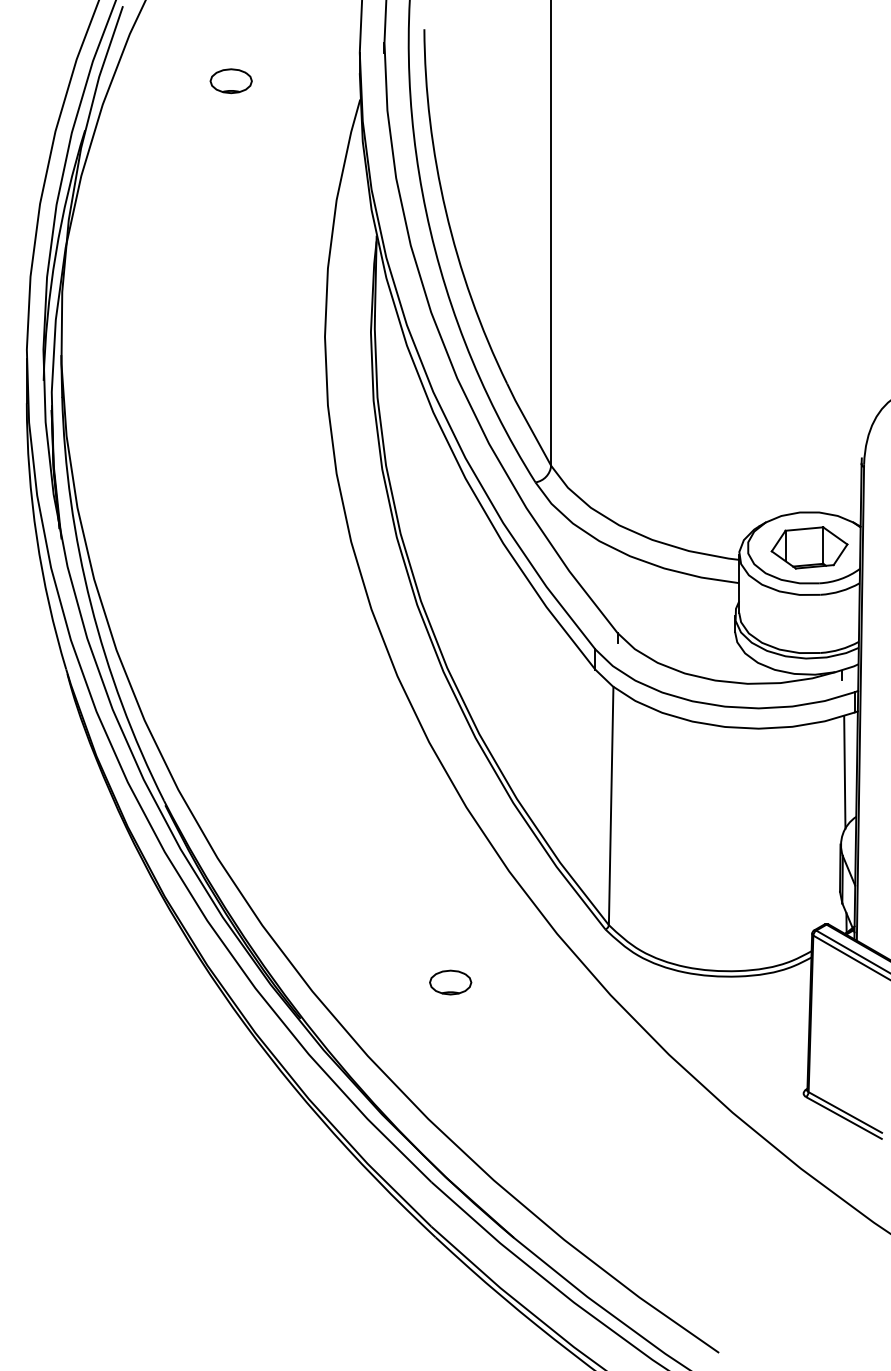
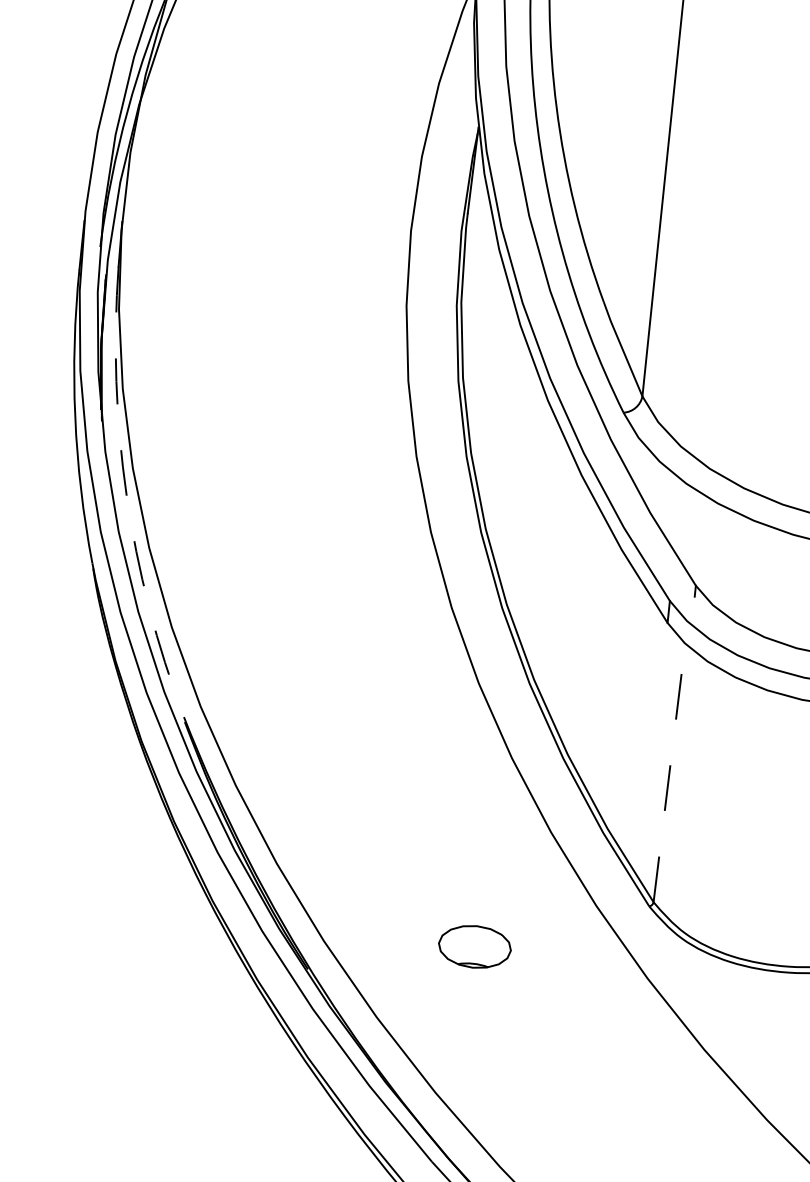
arc: (91, 604) -> (127, 495), solid -> dashed
line: (611, 805) -> (669, 772), solid -> dashed
part: (450, 982) -> (474, 946), size x1.6

